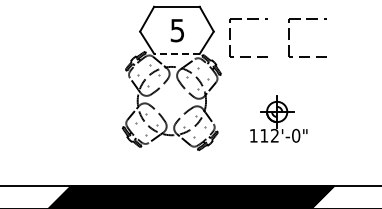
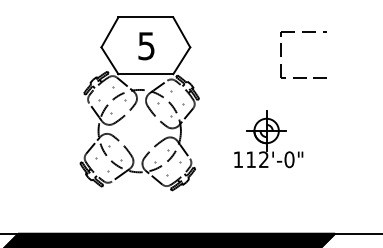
part: (248, 19) -> (232, 32), removed
line: (176, 53) -> (145, 73), dashed -> solid
part: (278, 118) -> (268, 138), moved

